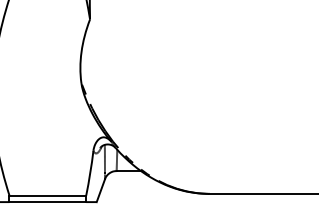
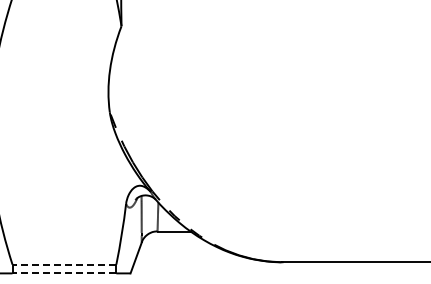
line: (47, 195) -> (64, 264), solid -> dashed
line: (47, 202) -> (64, 273), solid -> dashed

